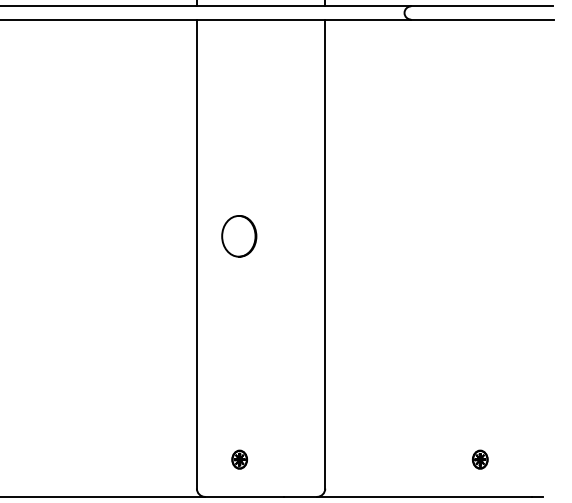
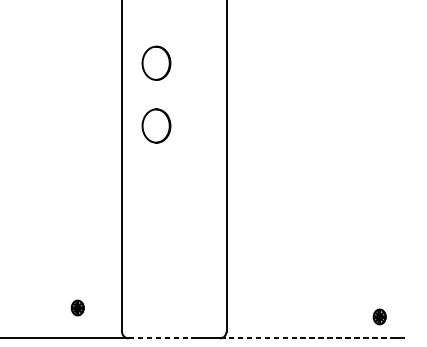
part: (239, 159) -> (156, 63), added
part: (239, 459) -> (77, 307), moved
part: (480, 459) -> (379, 316), moved
line: (244, 496) -> (160, 338), solid -> dashed
line: (424, 496) -> (307, 338), solid -> dashed

